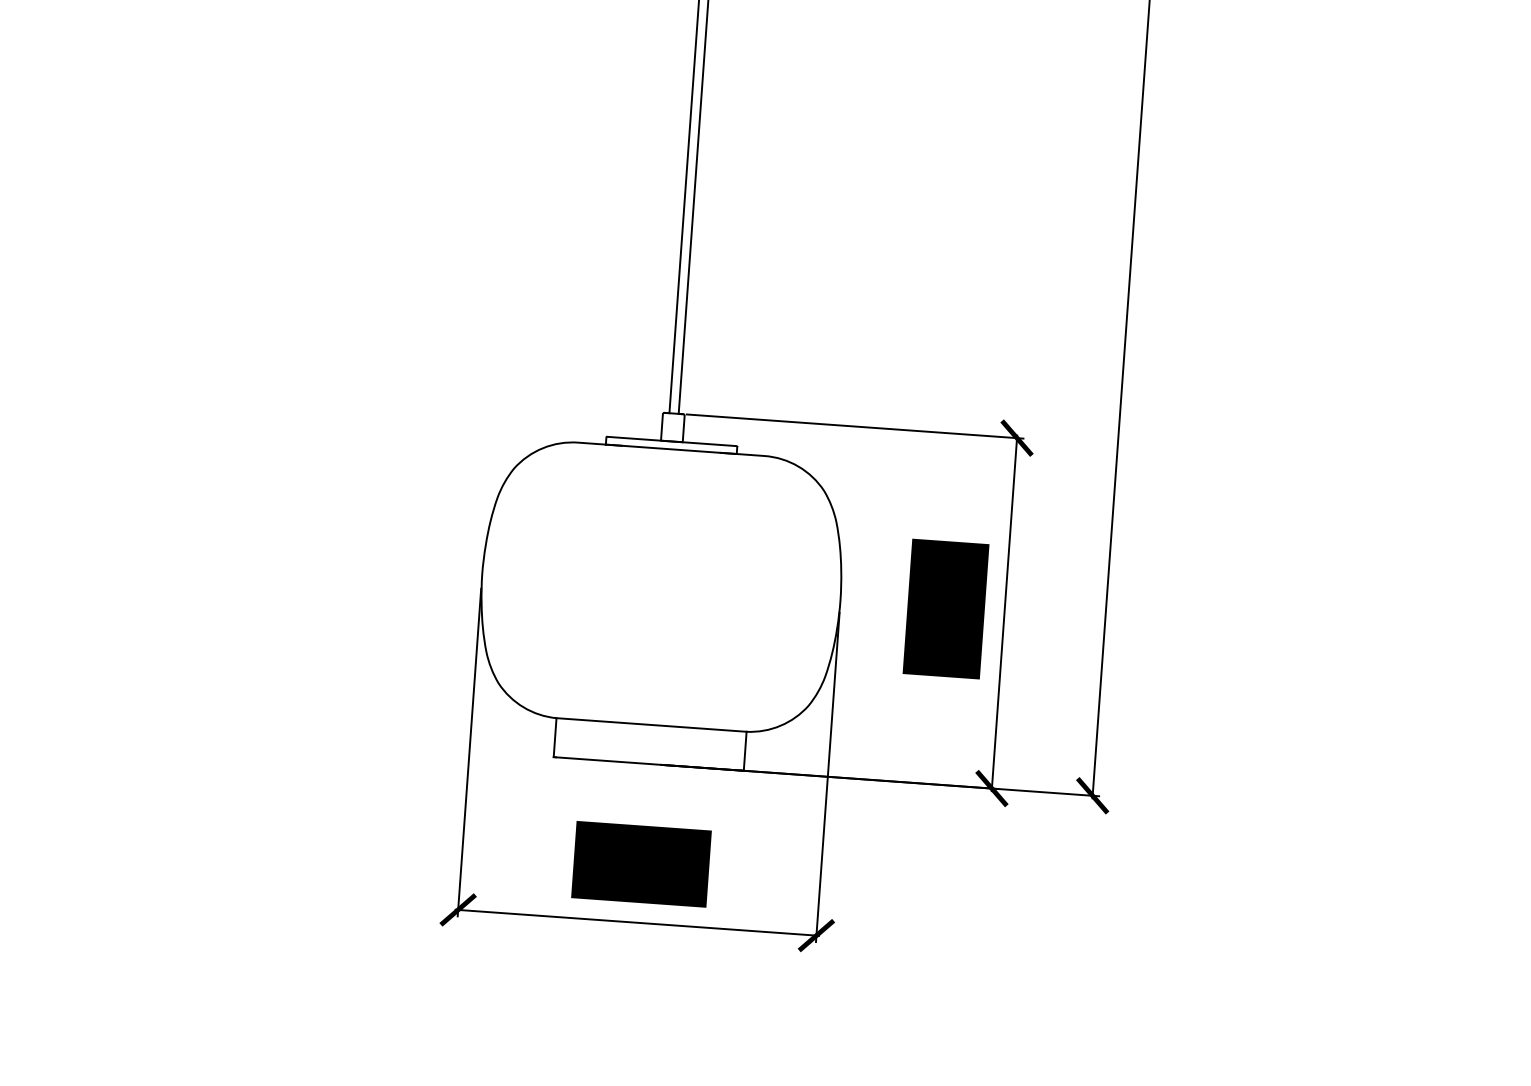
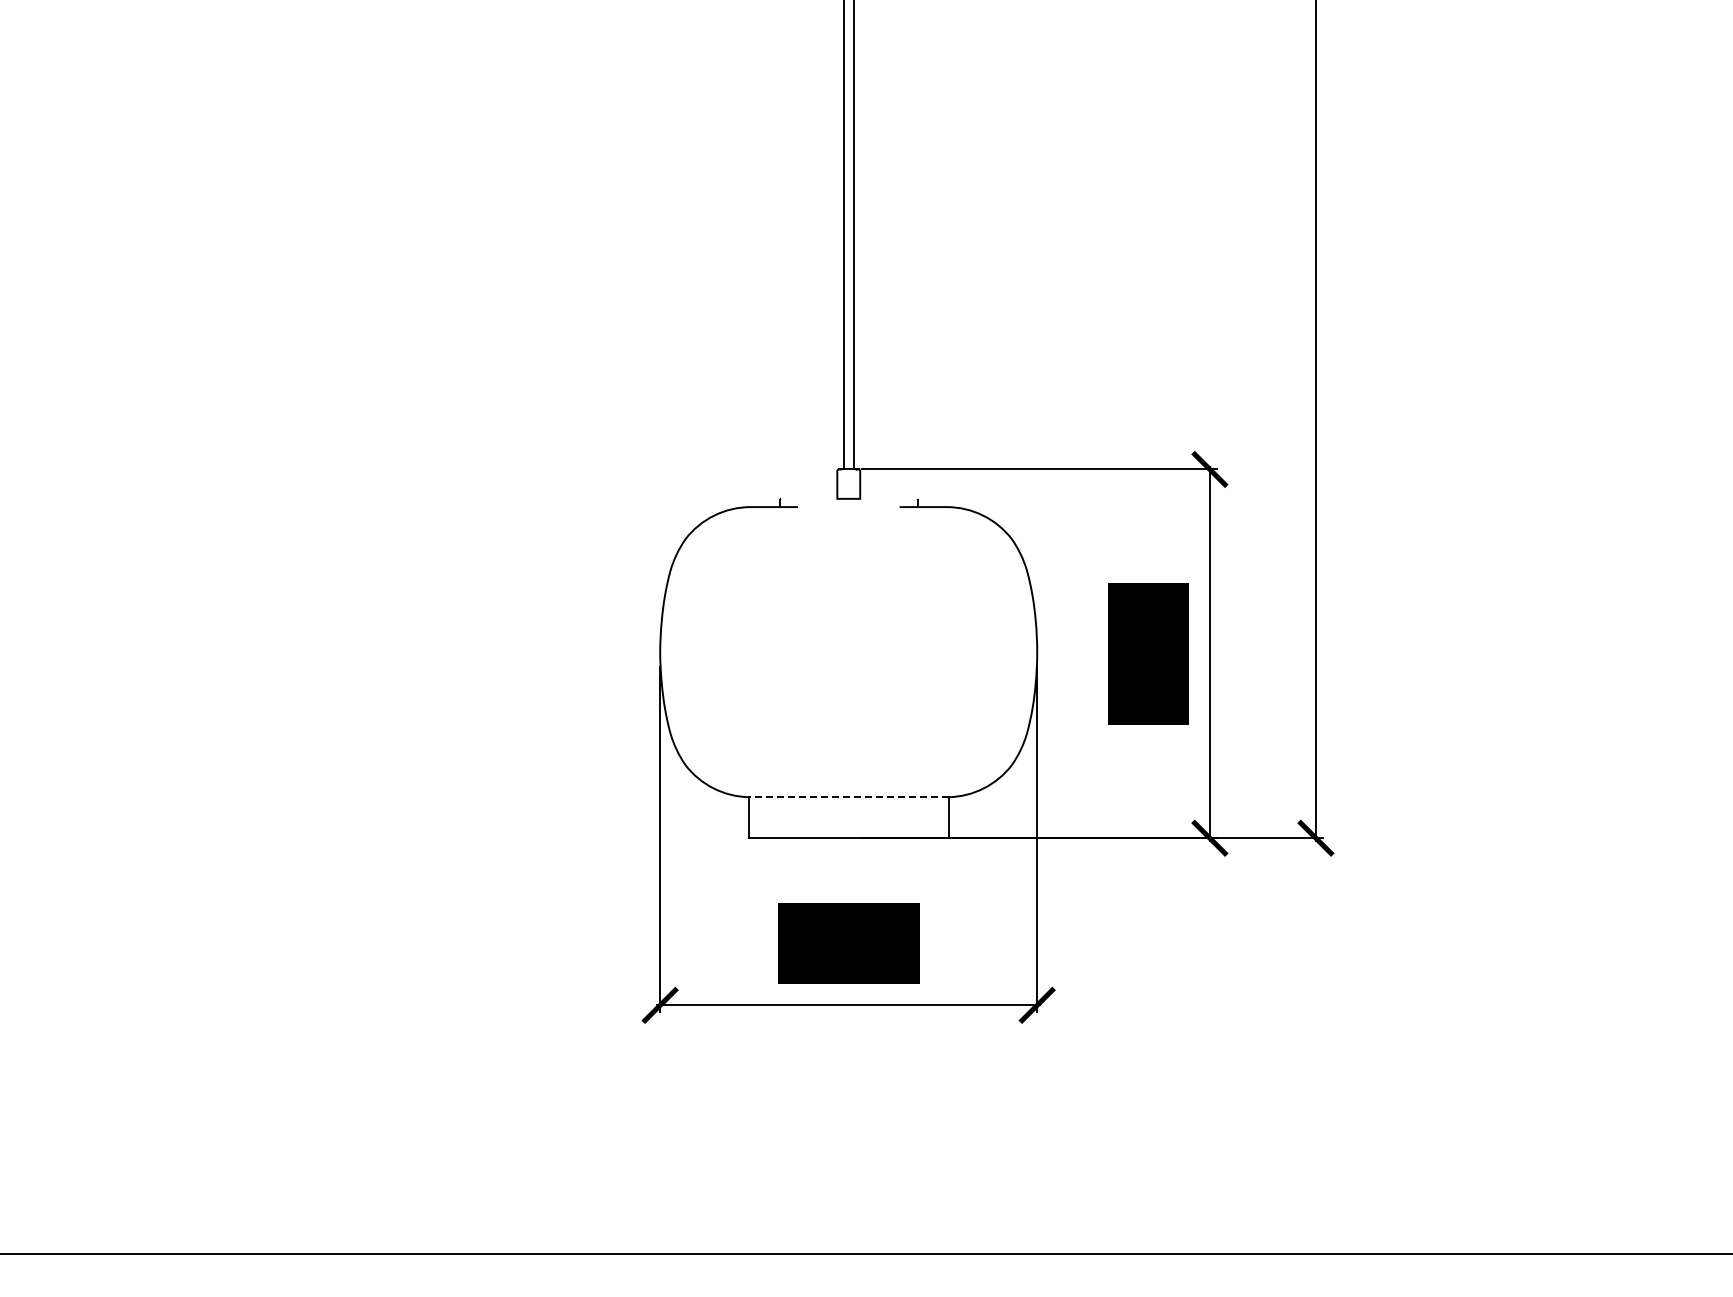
line: (671, 441) -> (848, 498), removed
line: (671, 449) -> (848, 507), removed
line: (651, 725) -> (848, 797), solid -> dashed

